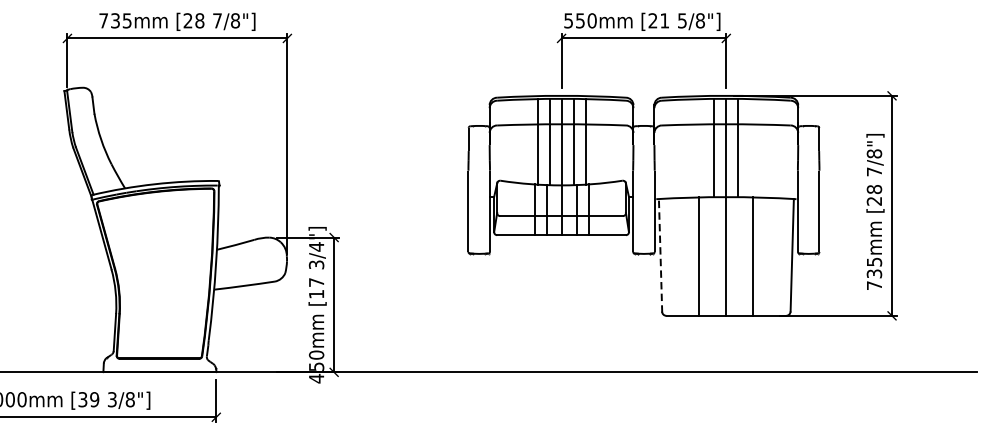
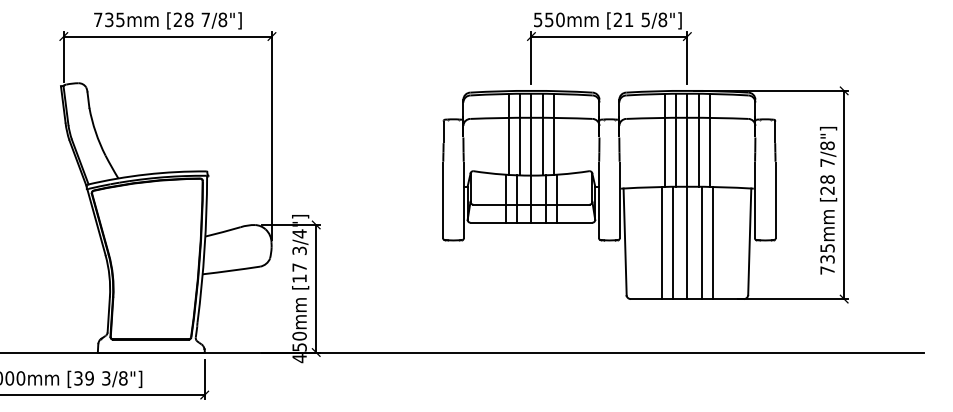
line: (702, 147) -> (664, 139), added
line: (749, 147) -> (709, 139), added
line: (660, 256) -> (625, 242), dashed -> solid
line: (711, 256) -> (673, 242), added
line: (741, 256) -> (701, 242), added

